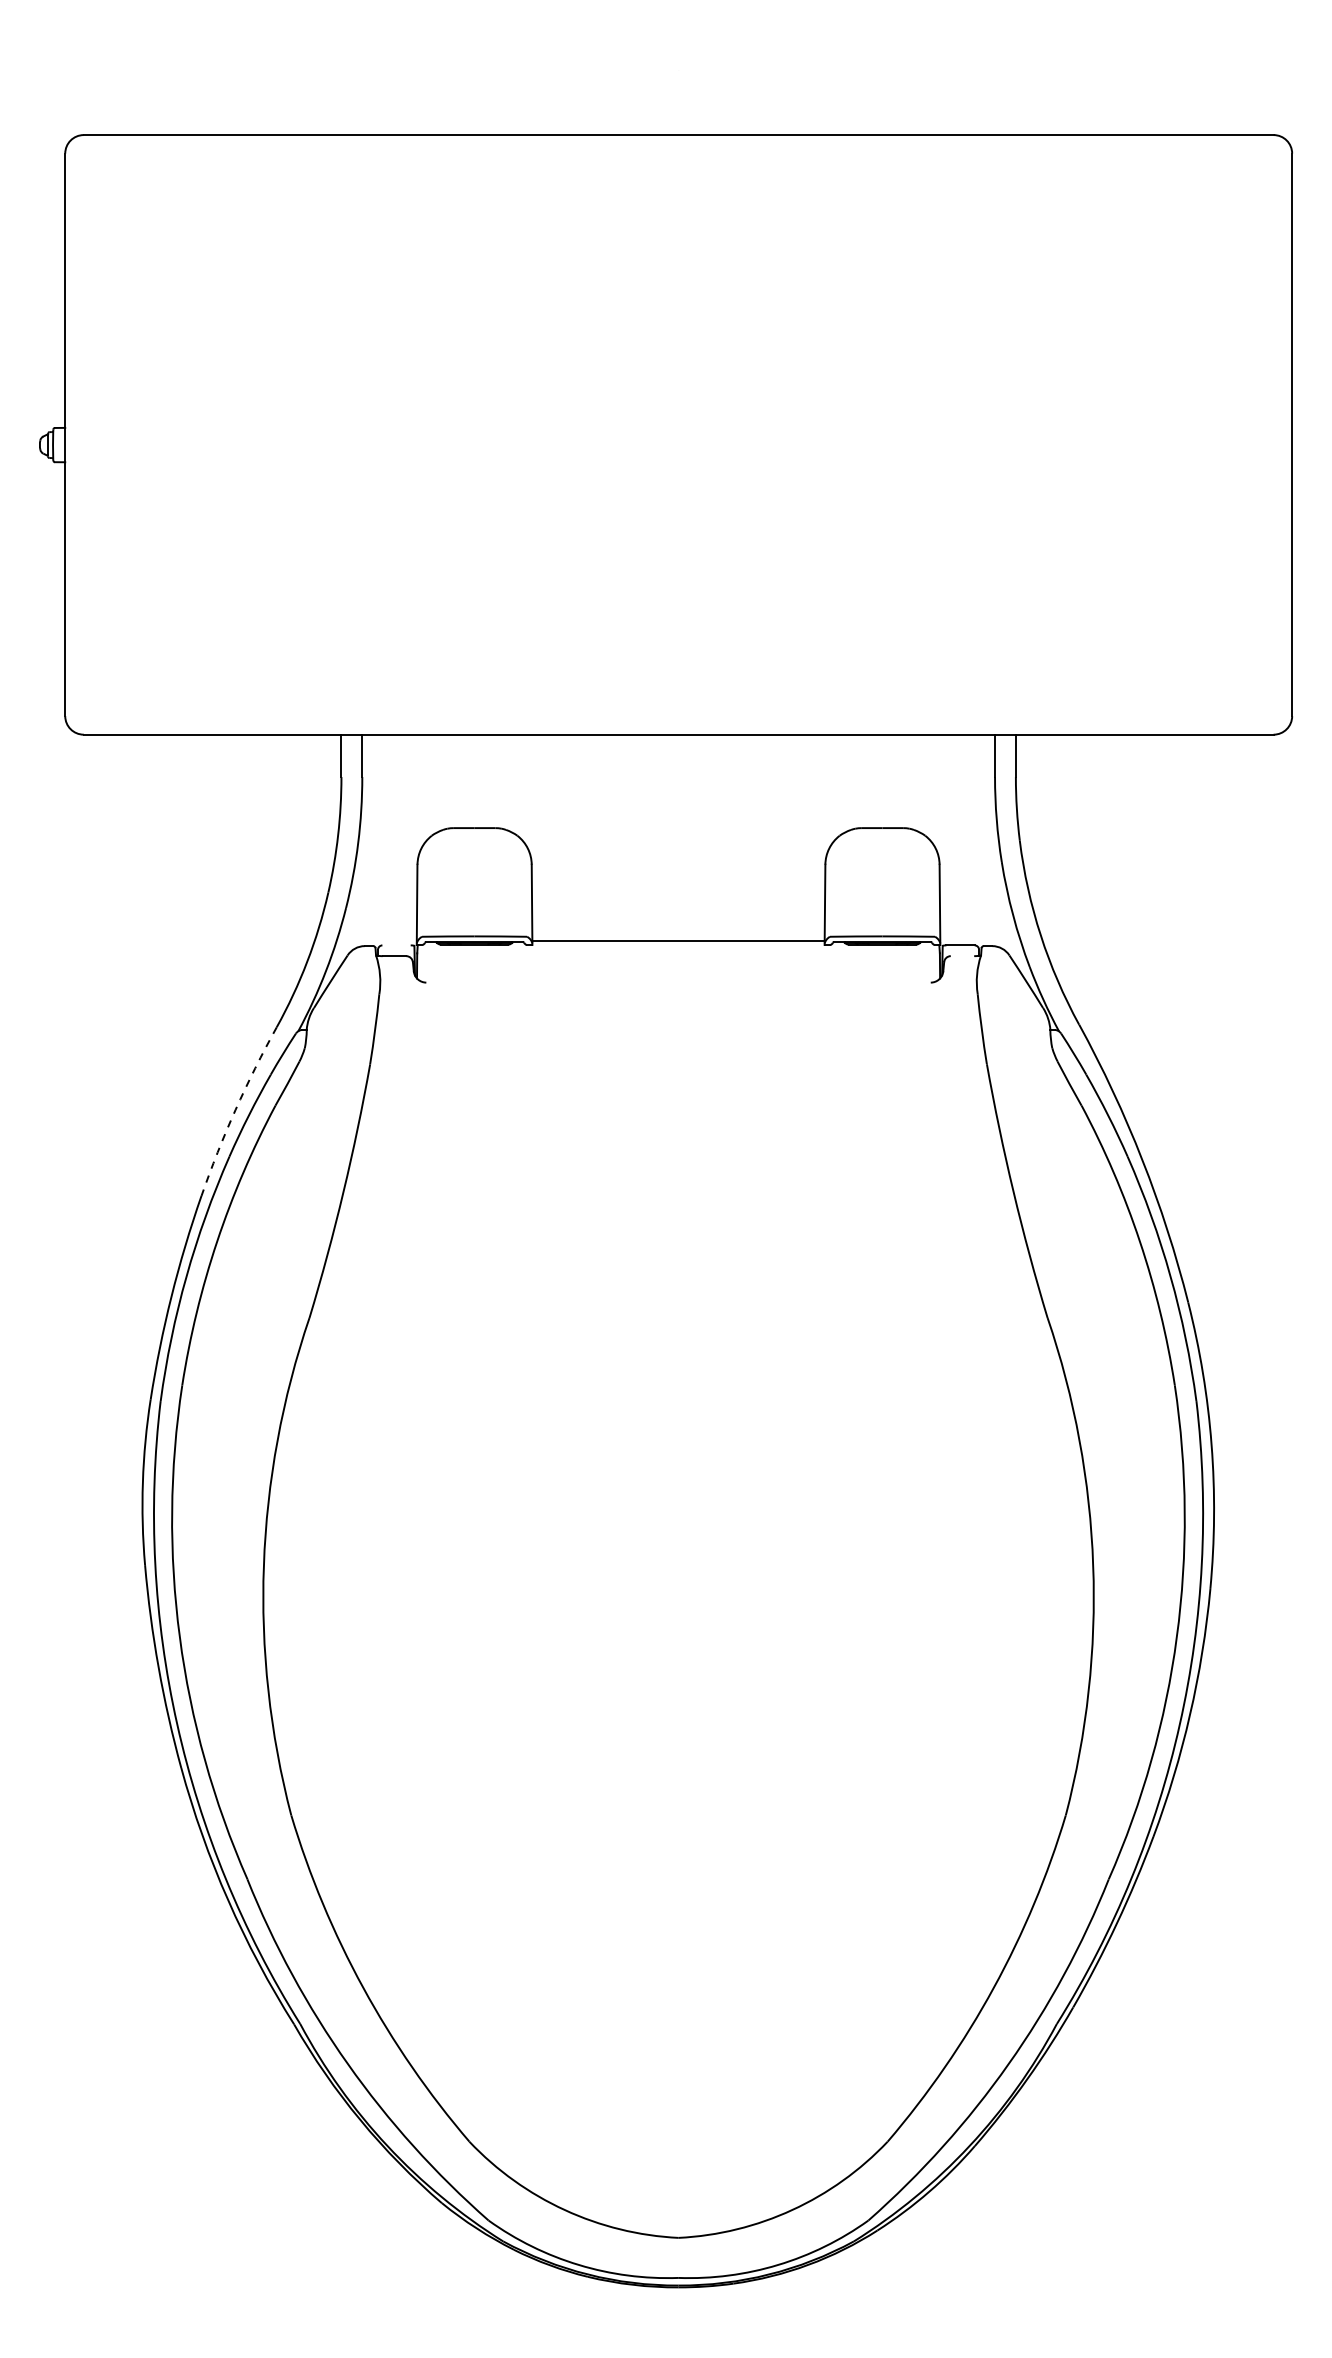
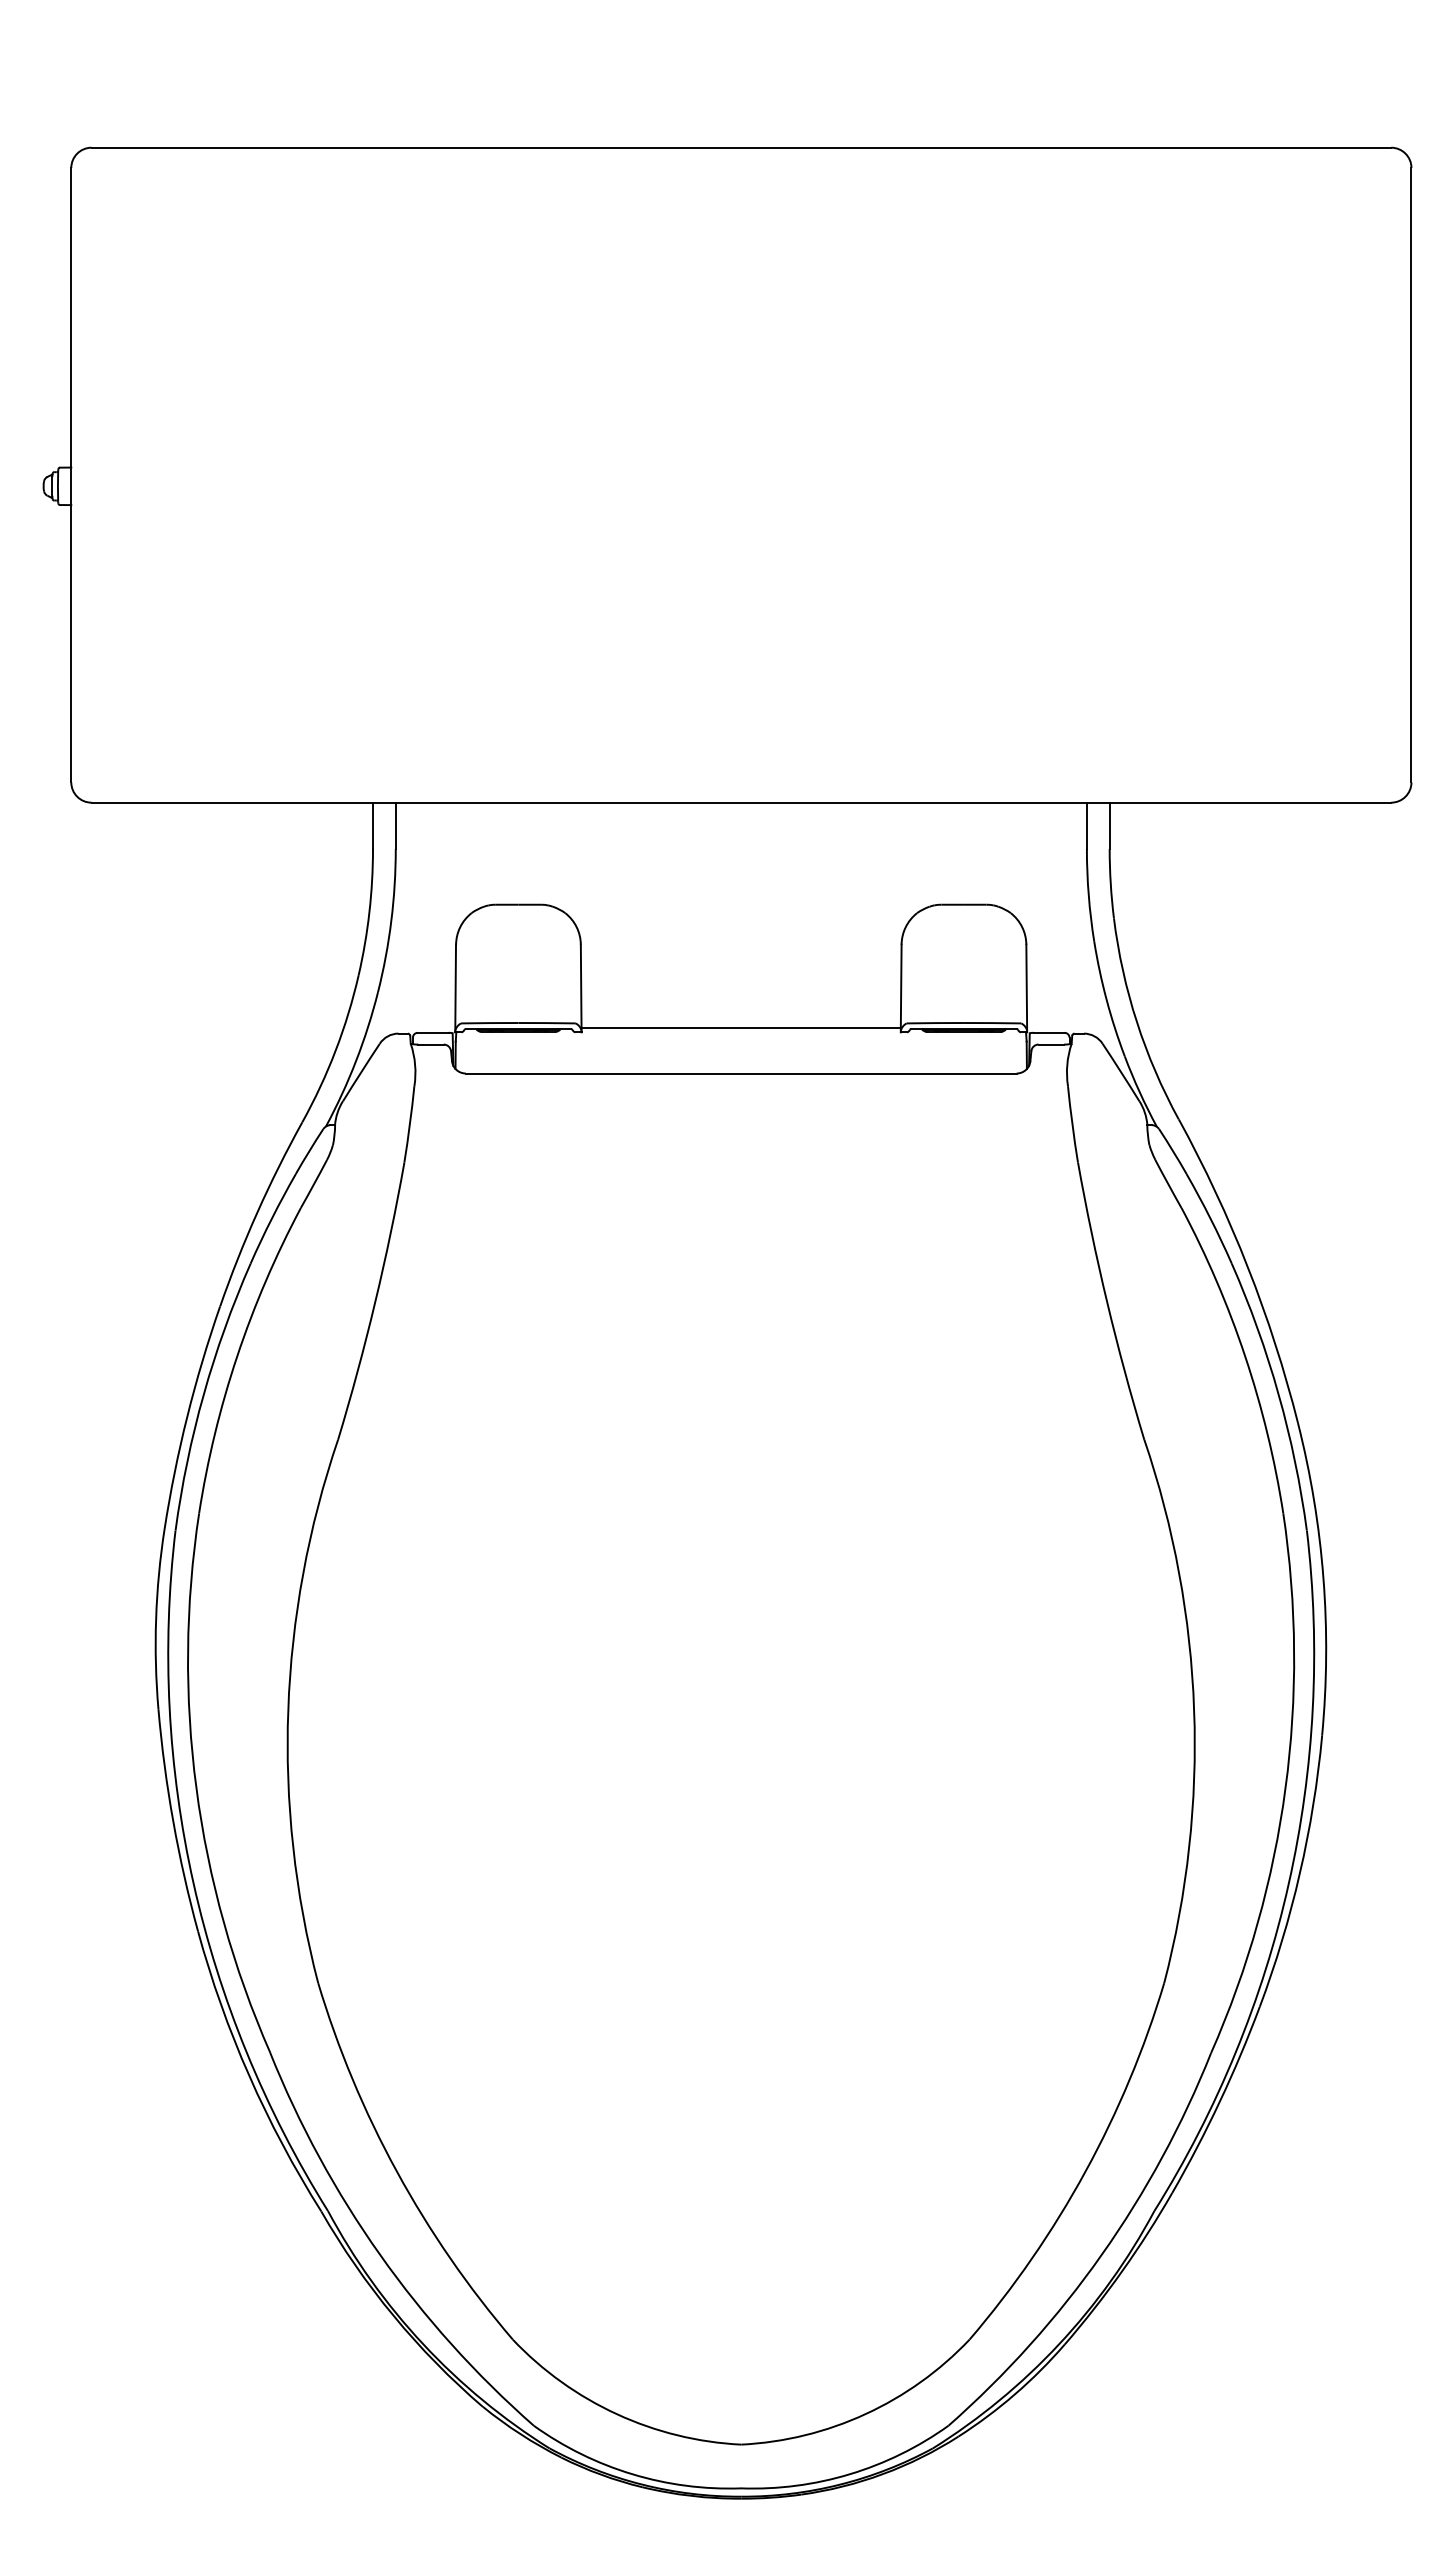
line: (395, 945) -> (432, 1032), added
line: (962, 956) -> (1051, 1044), added
line: (677, 982) -> (740, 1073), added
arc: (235, 1109) -> (257, 1212), dashed -> solid

